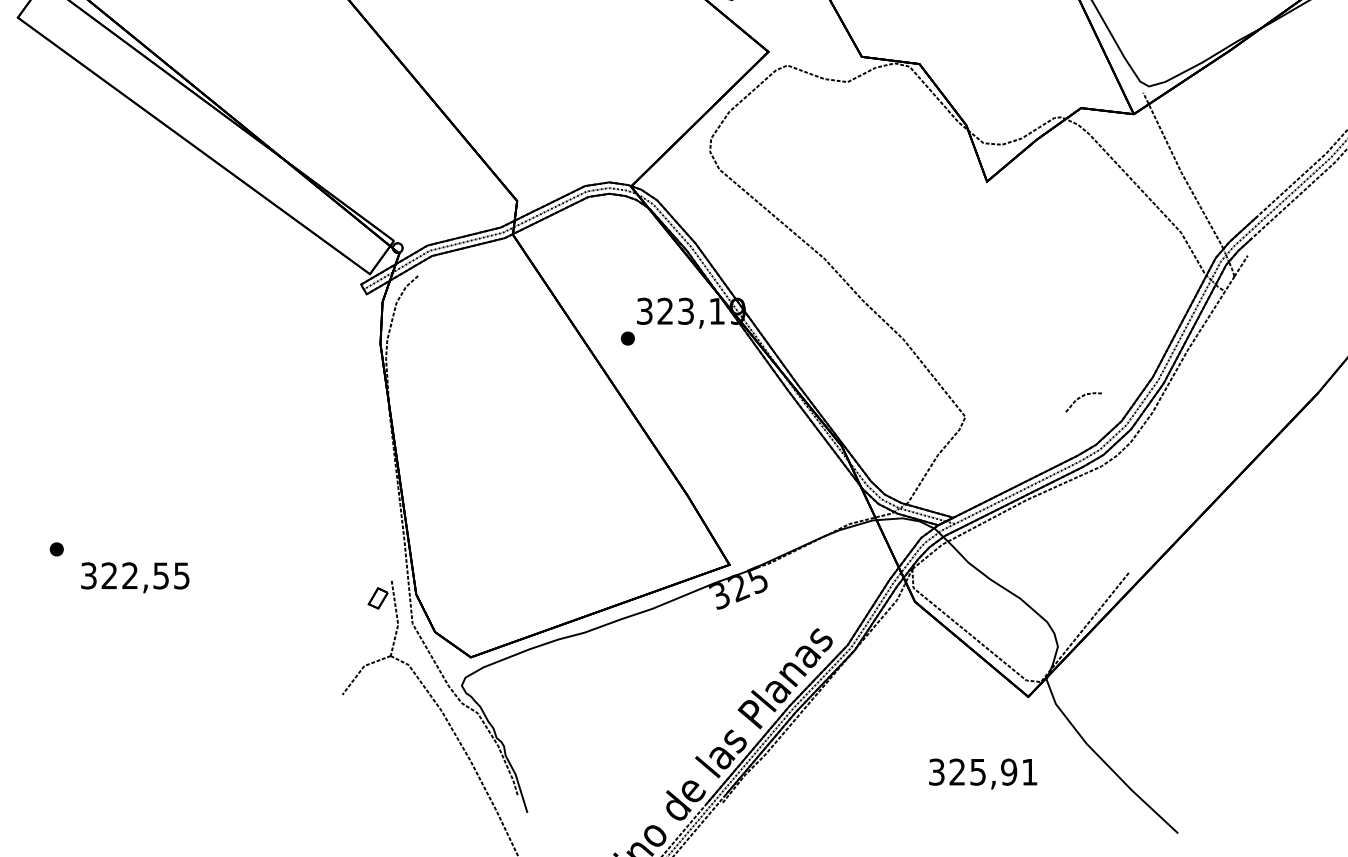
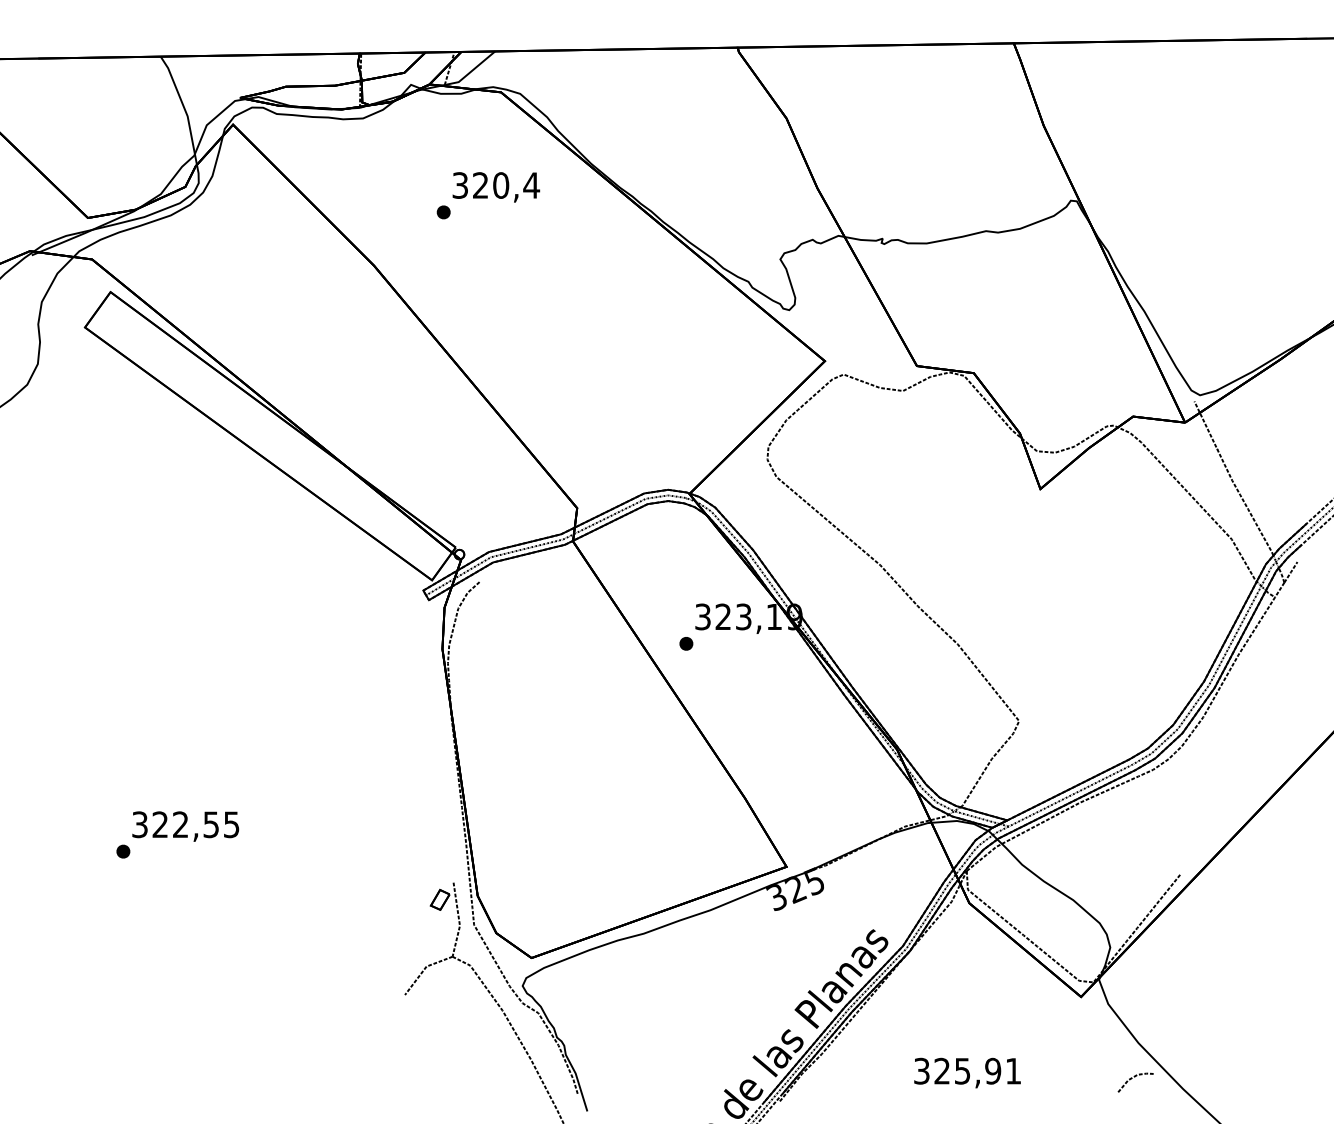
line: (1083, 397) -> (1135, 1077), moved
text: (135, 577) -> (185, 826), moved
text: (983, 773) -> (967, 1072), moved

